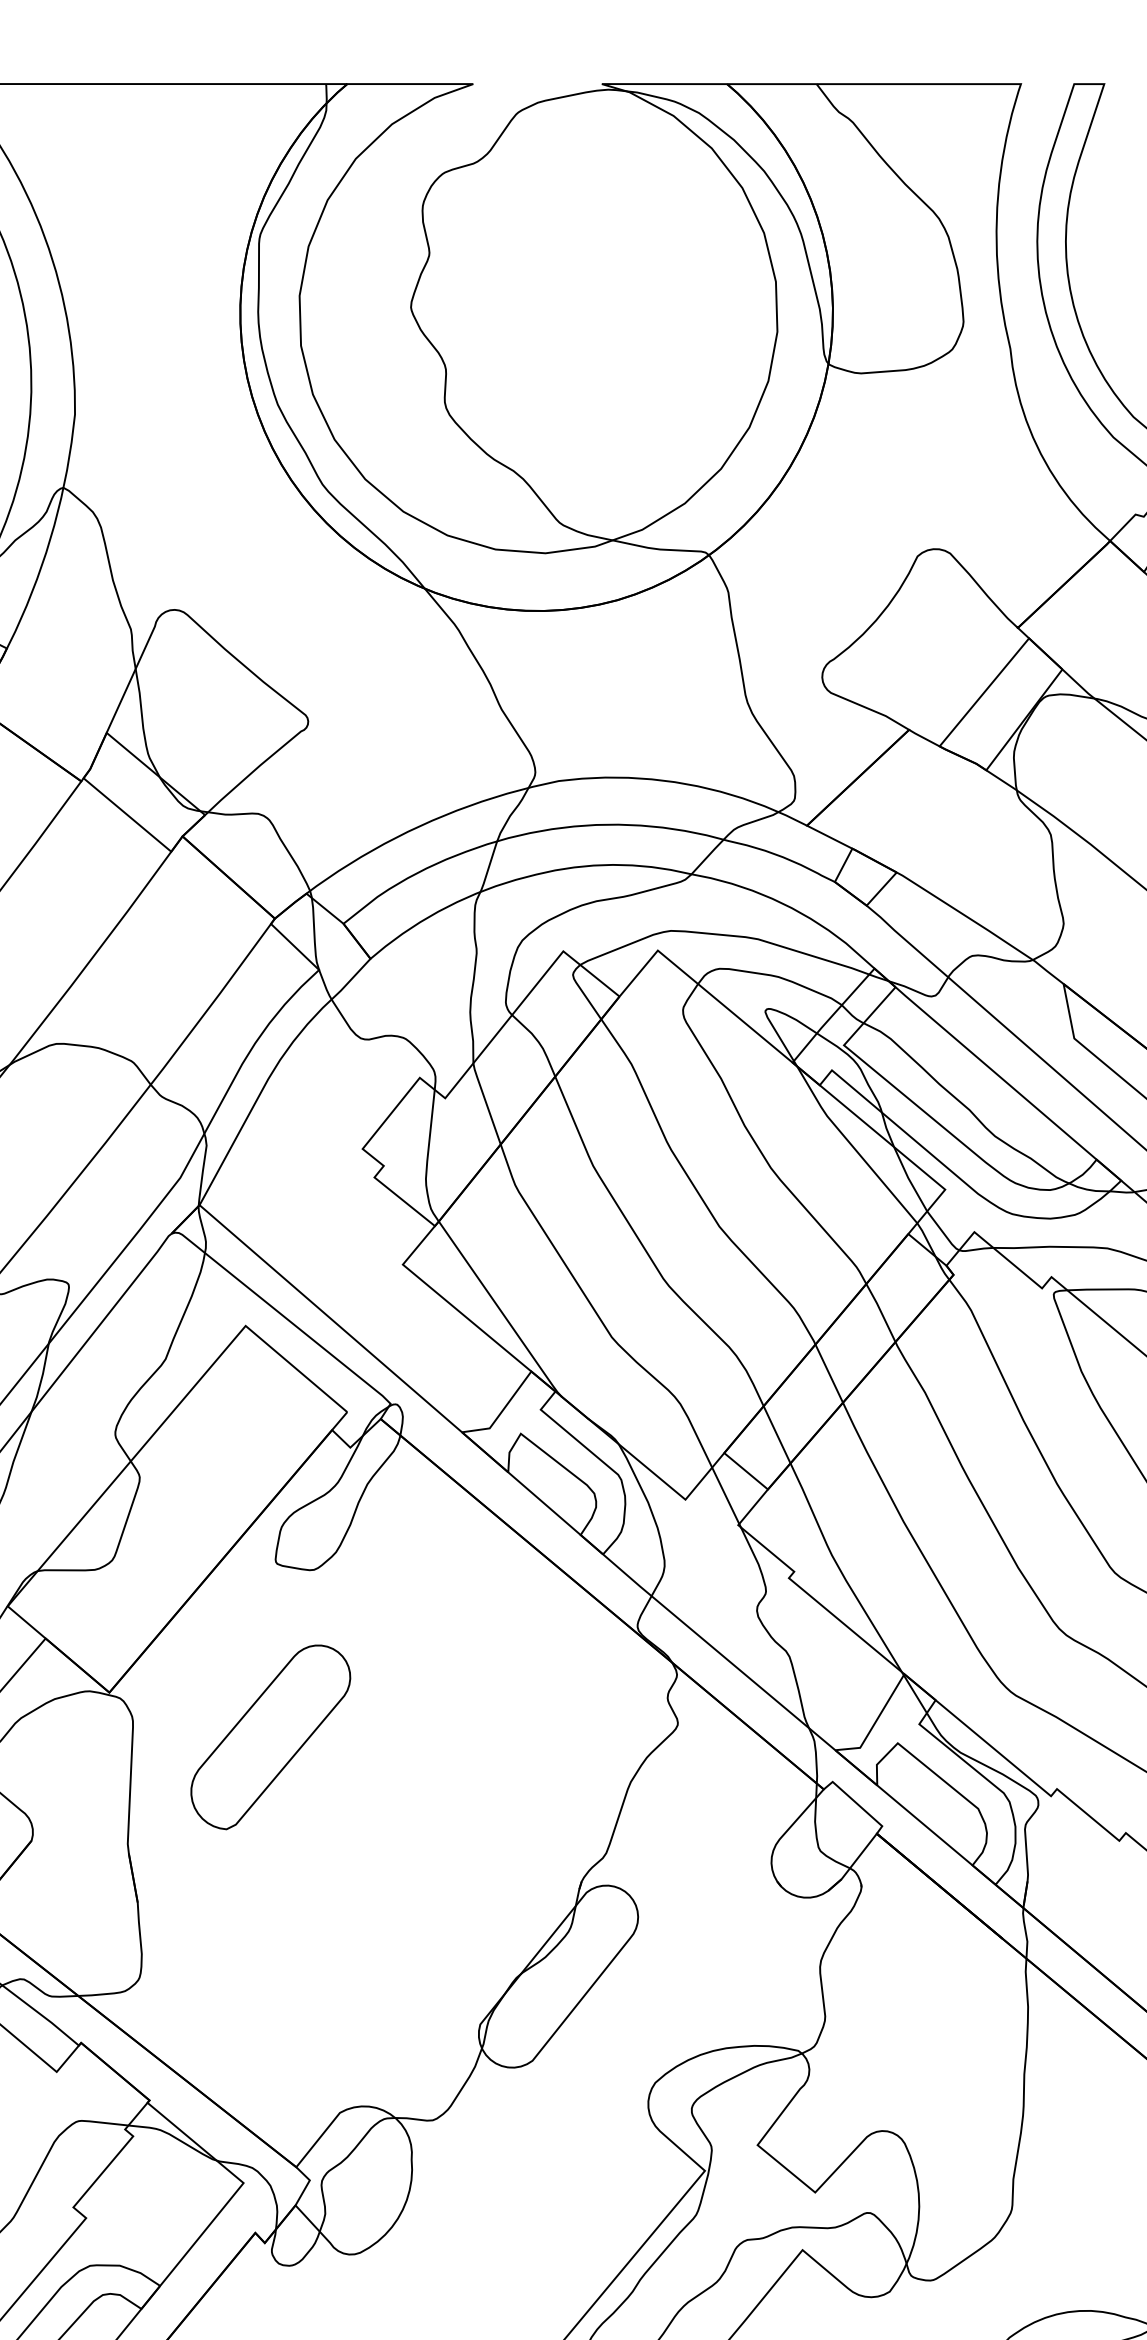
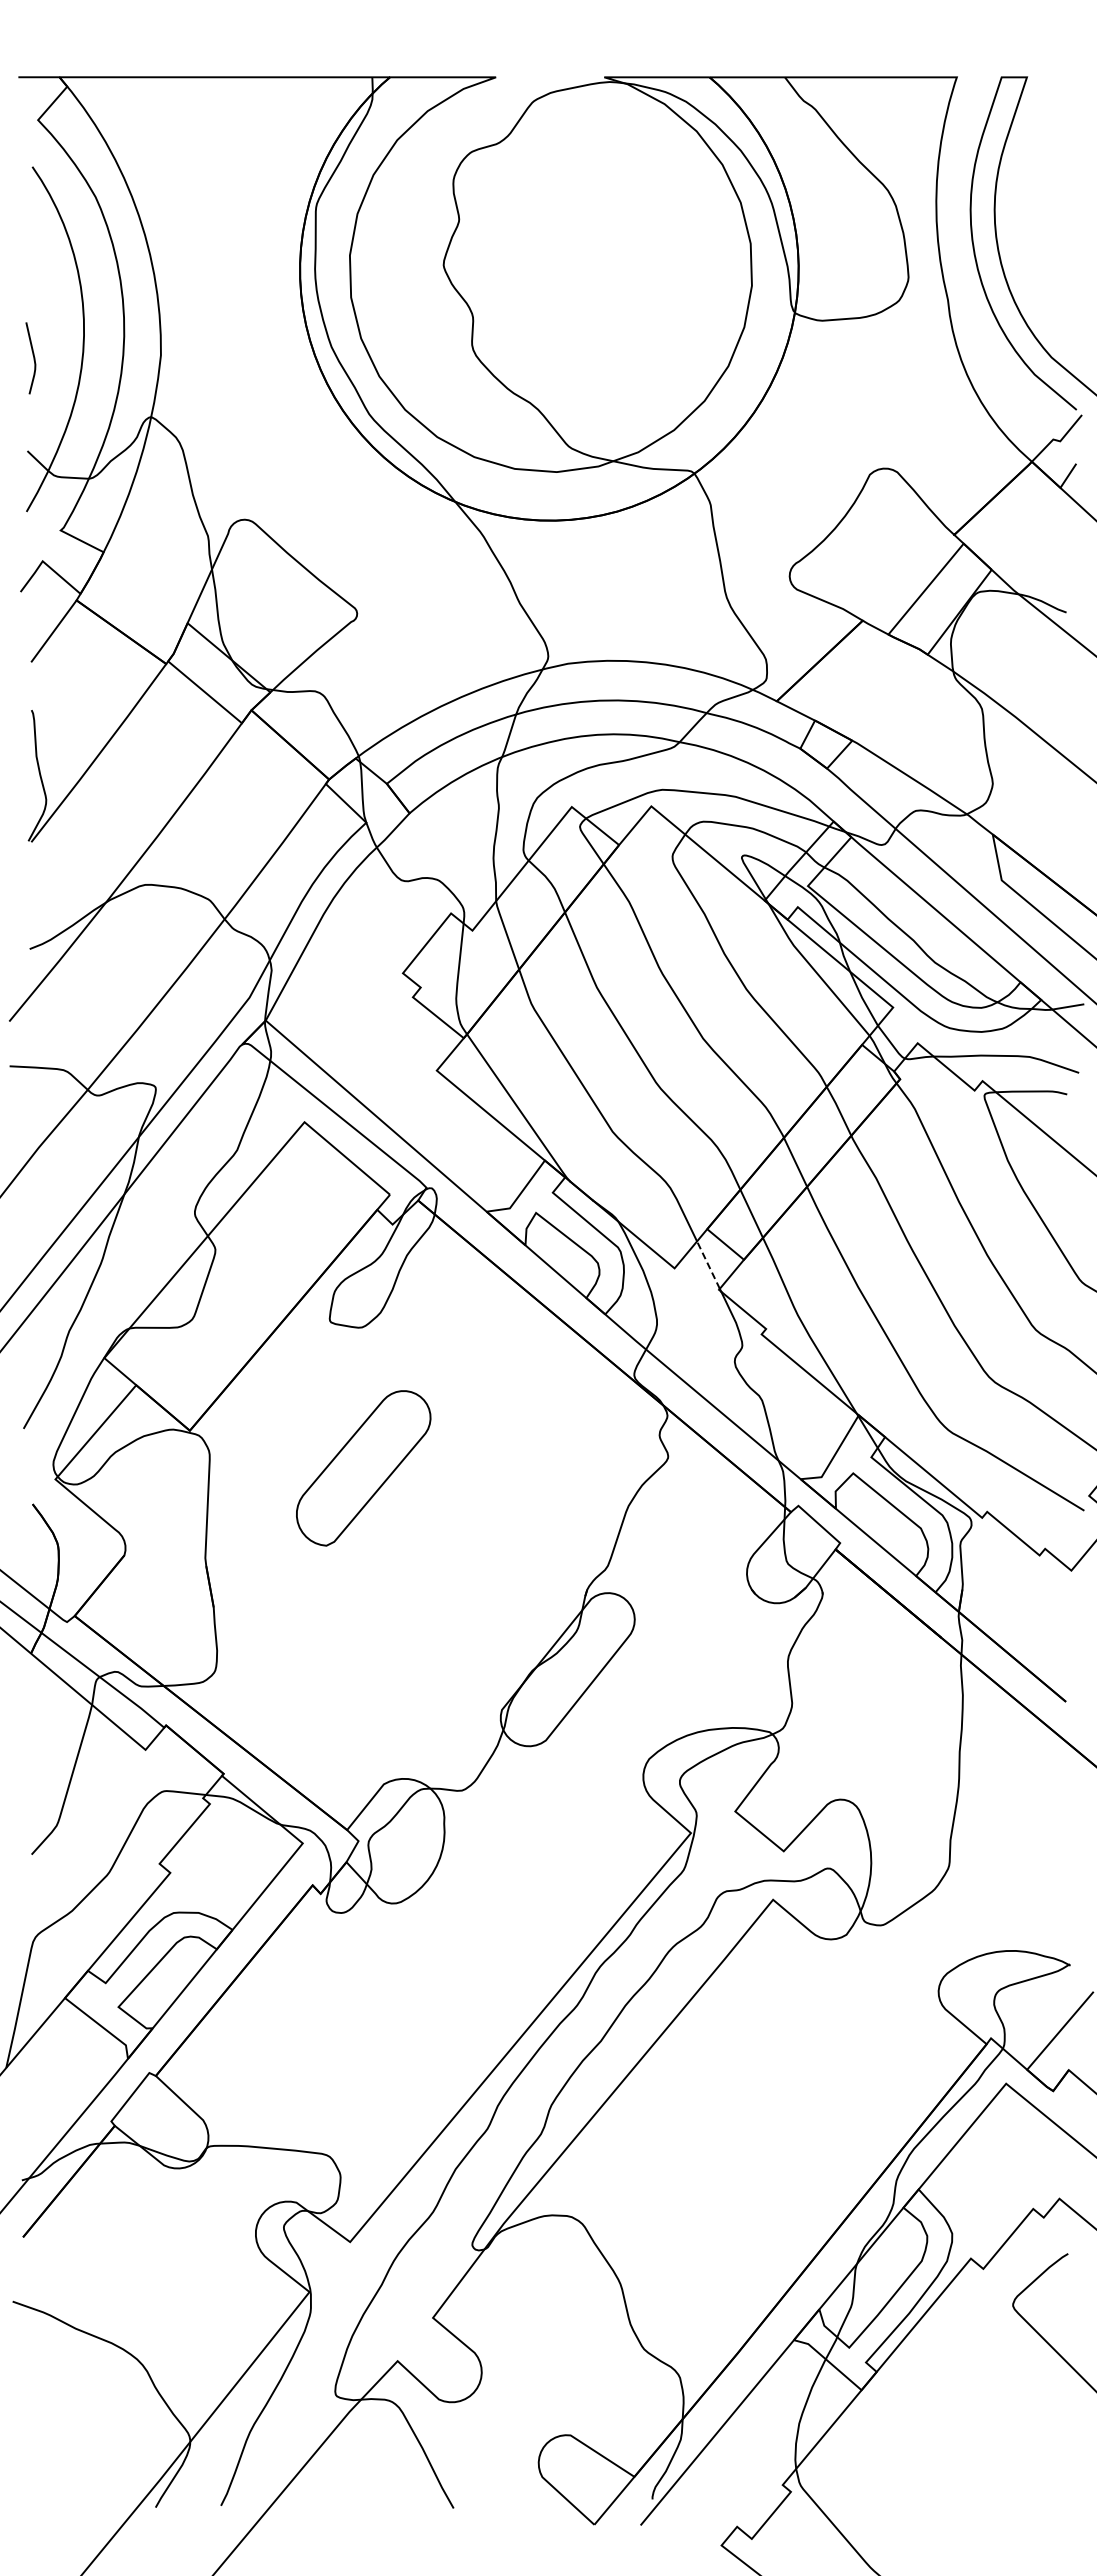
line: (725, 1495) -> (708, 1264), solid -> dashed
part: (270, 1737) -> (363, 1468), moved

